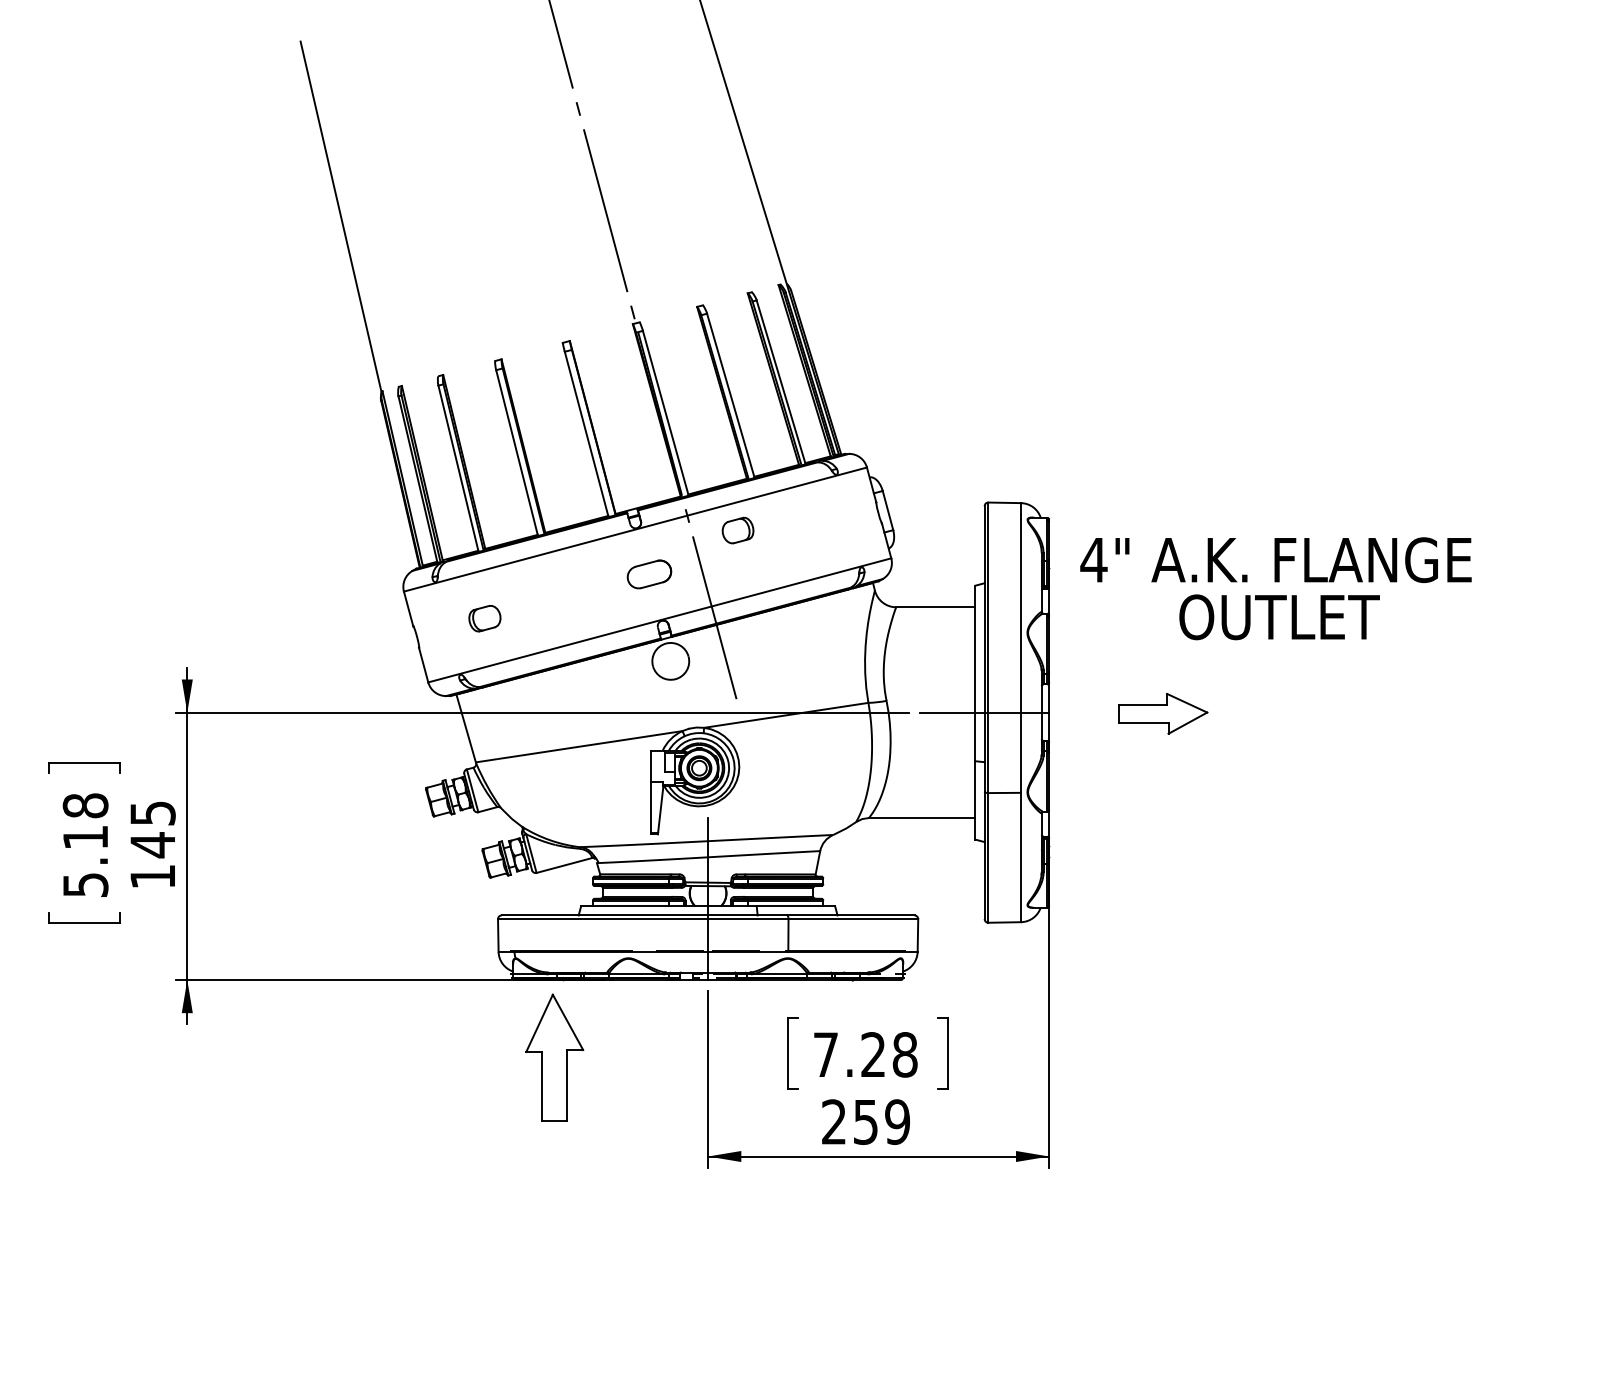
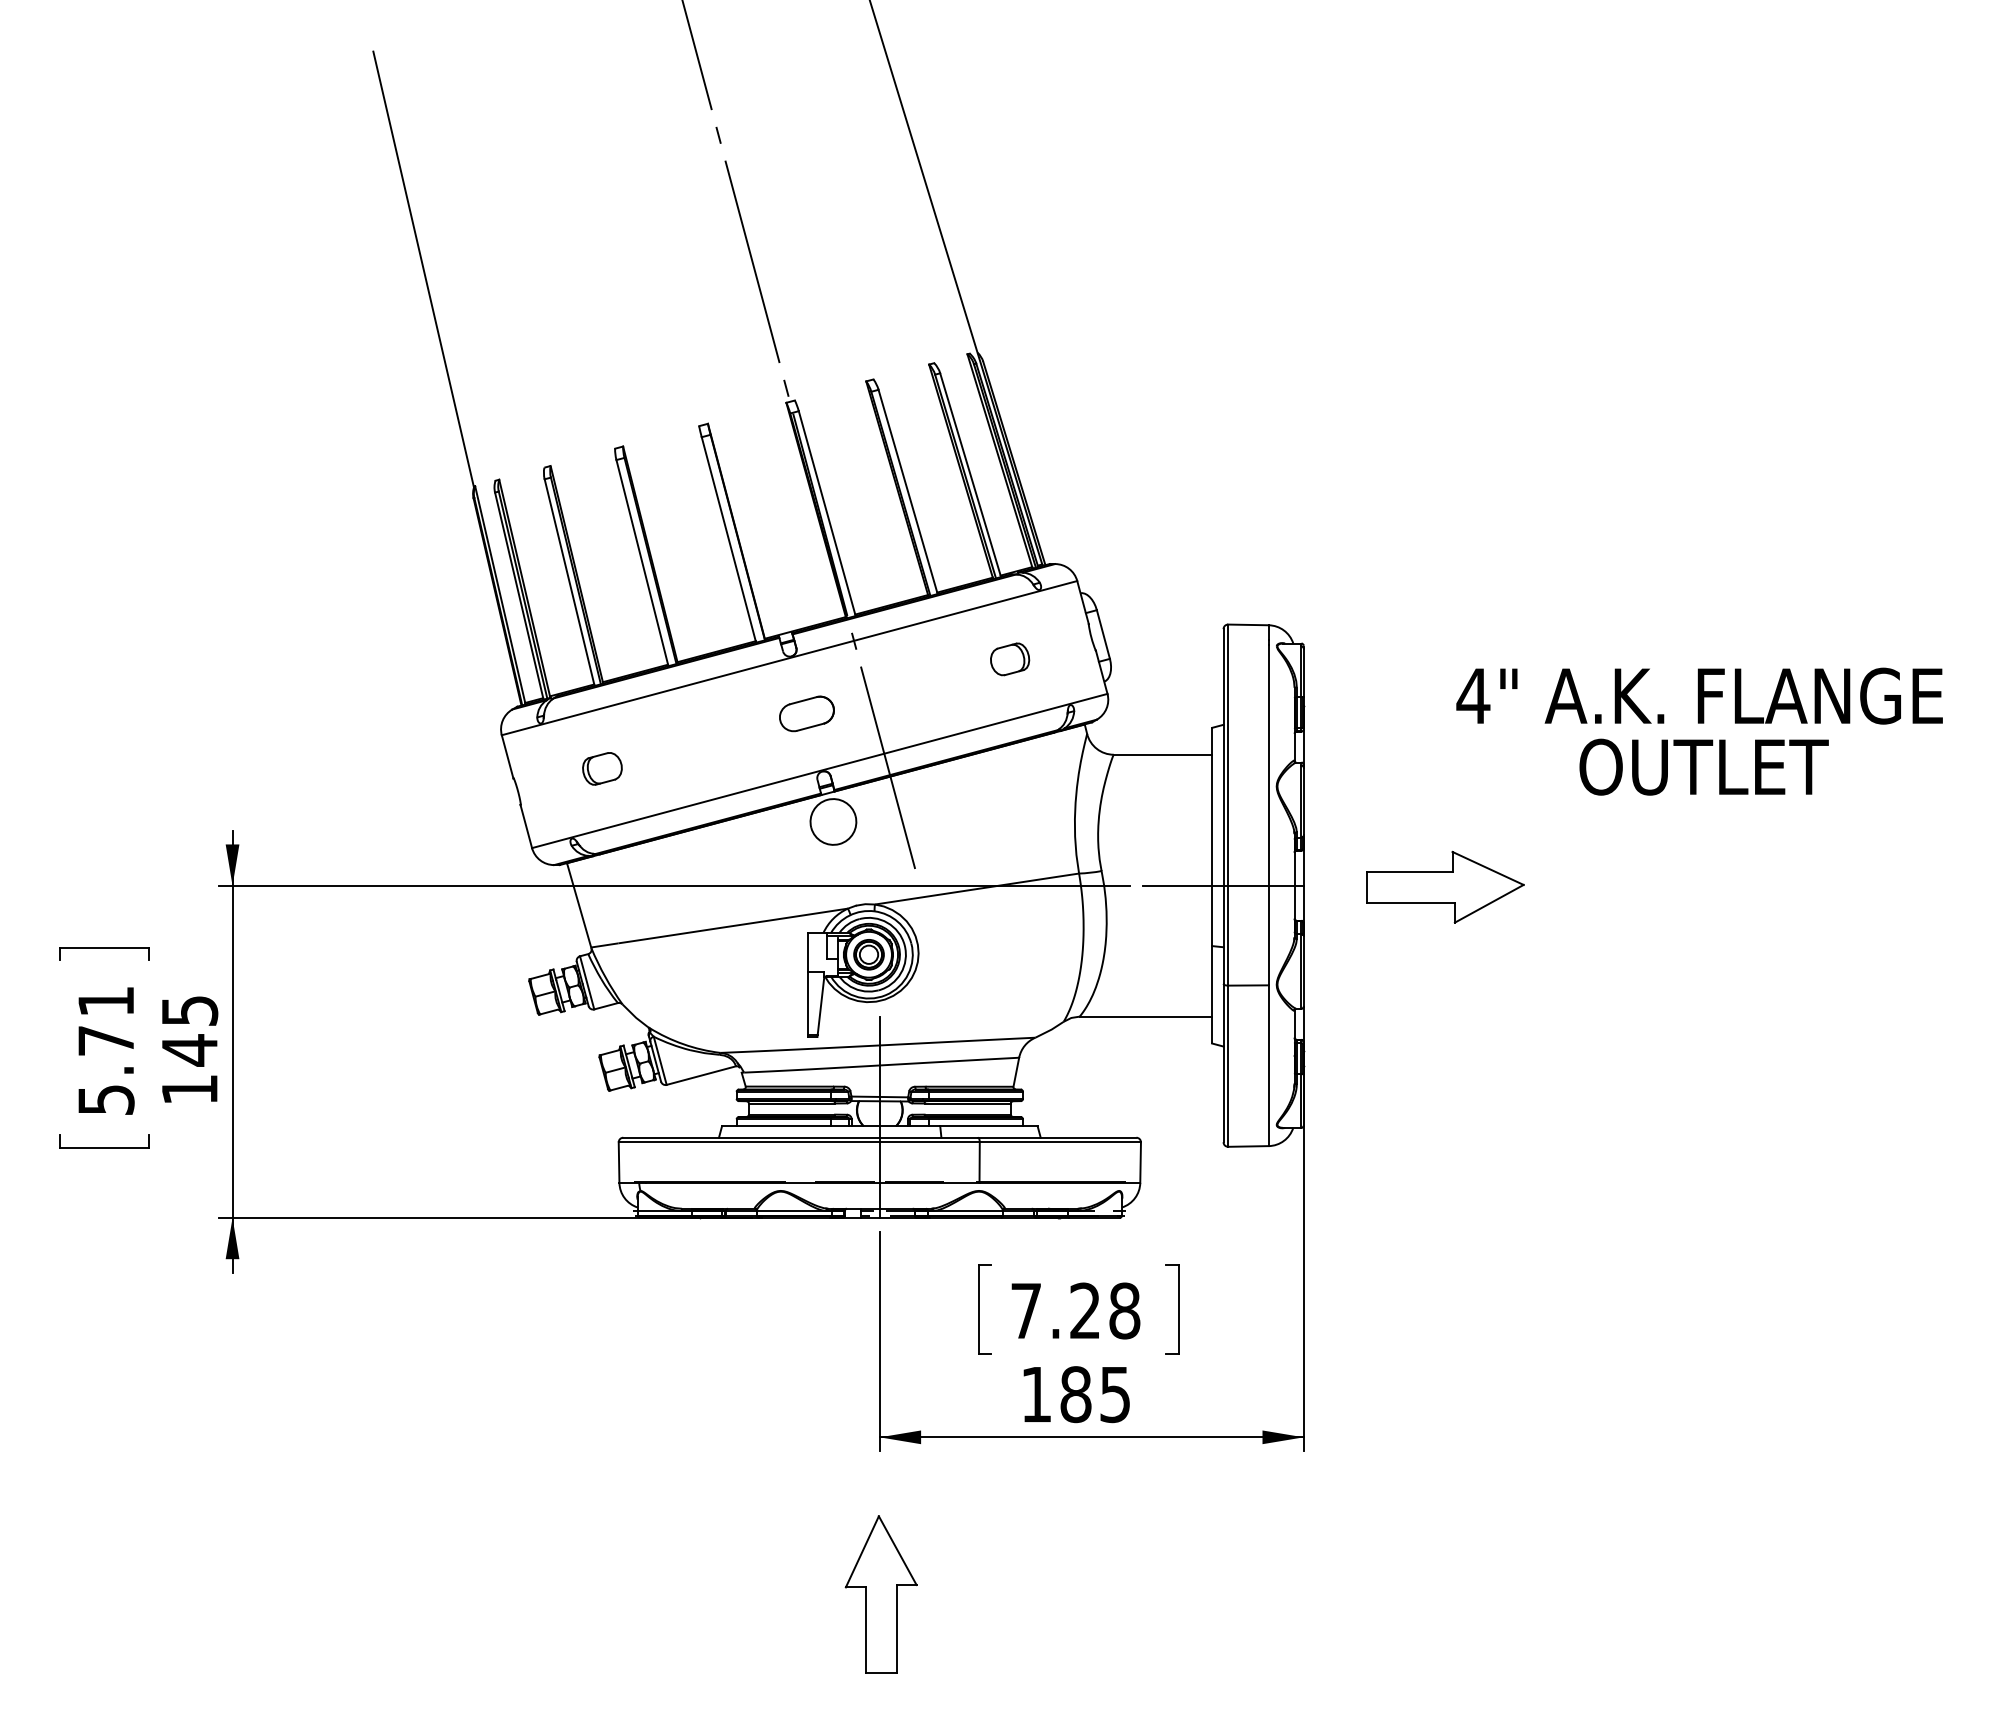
part: (738, 530) -> (1010, 659), moved
text: (1275, 588) -> (1699, 731), moved
part: (1163, 713) -> (1445, 886), size x1.43
text: (85, 821) -> (105, 1020), 5.18 -> 5.71
part: (554, 1057) -> (880, 1594), moved
text: (865, 1122) -> (1075, 1394), 259 -> 185

